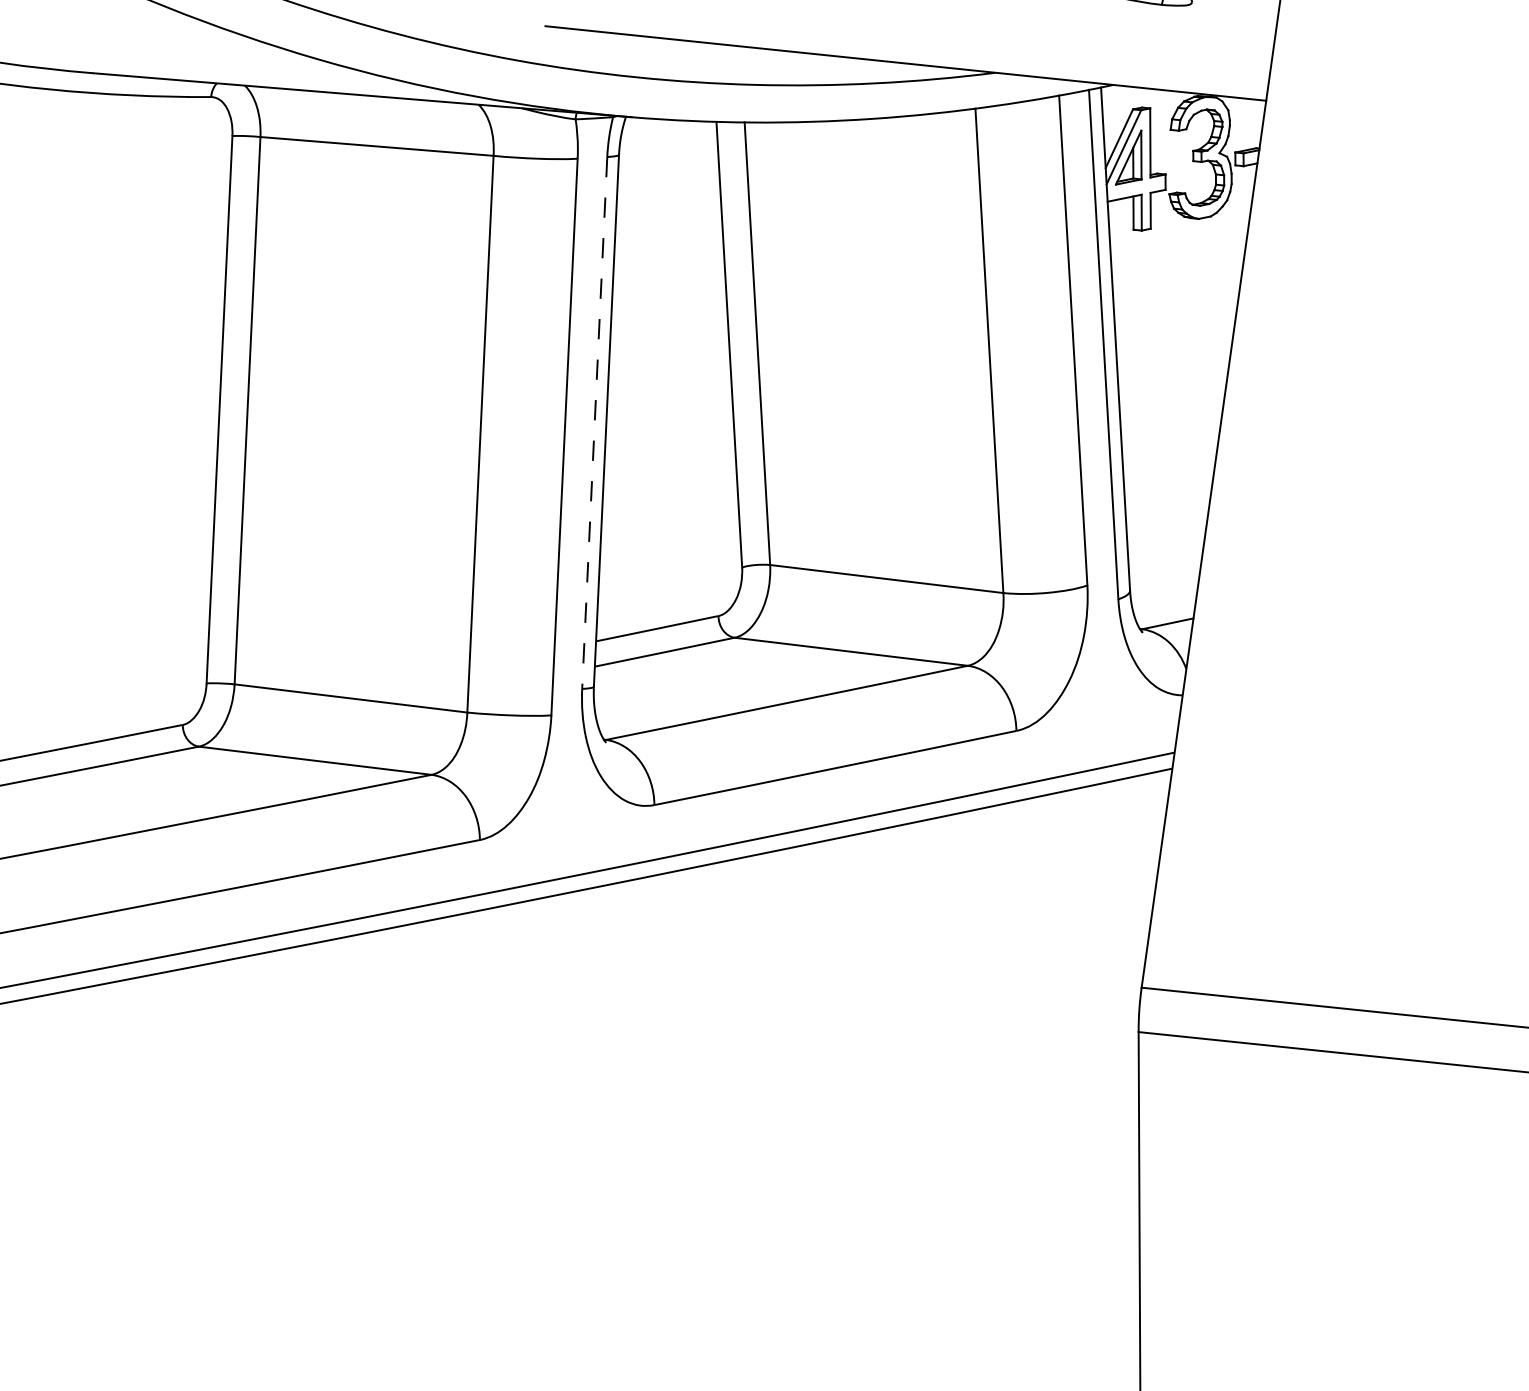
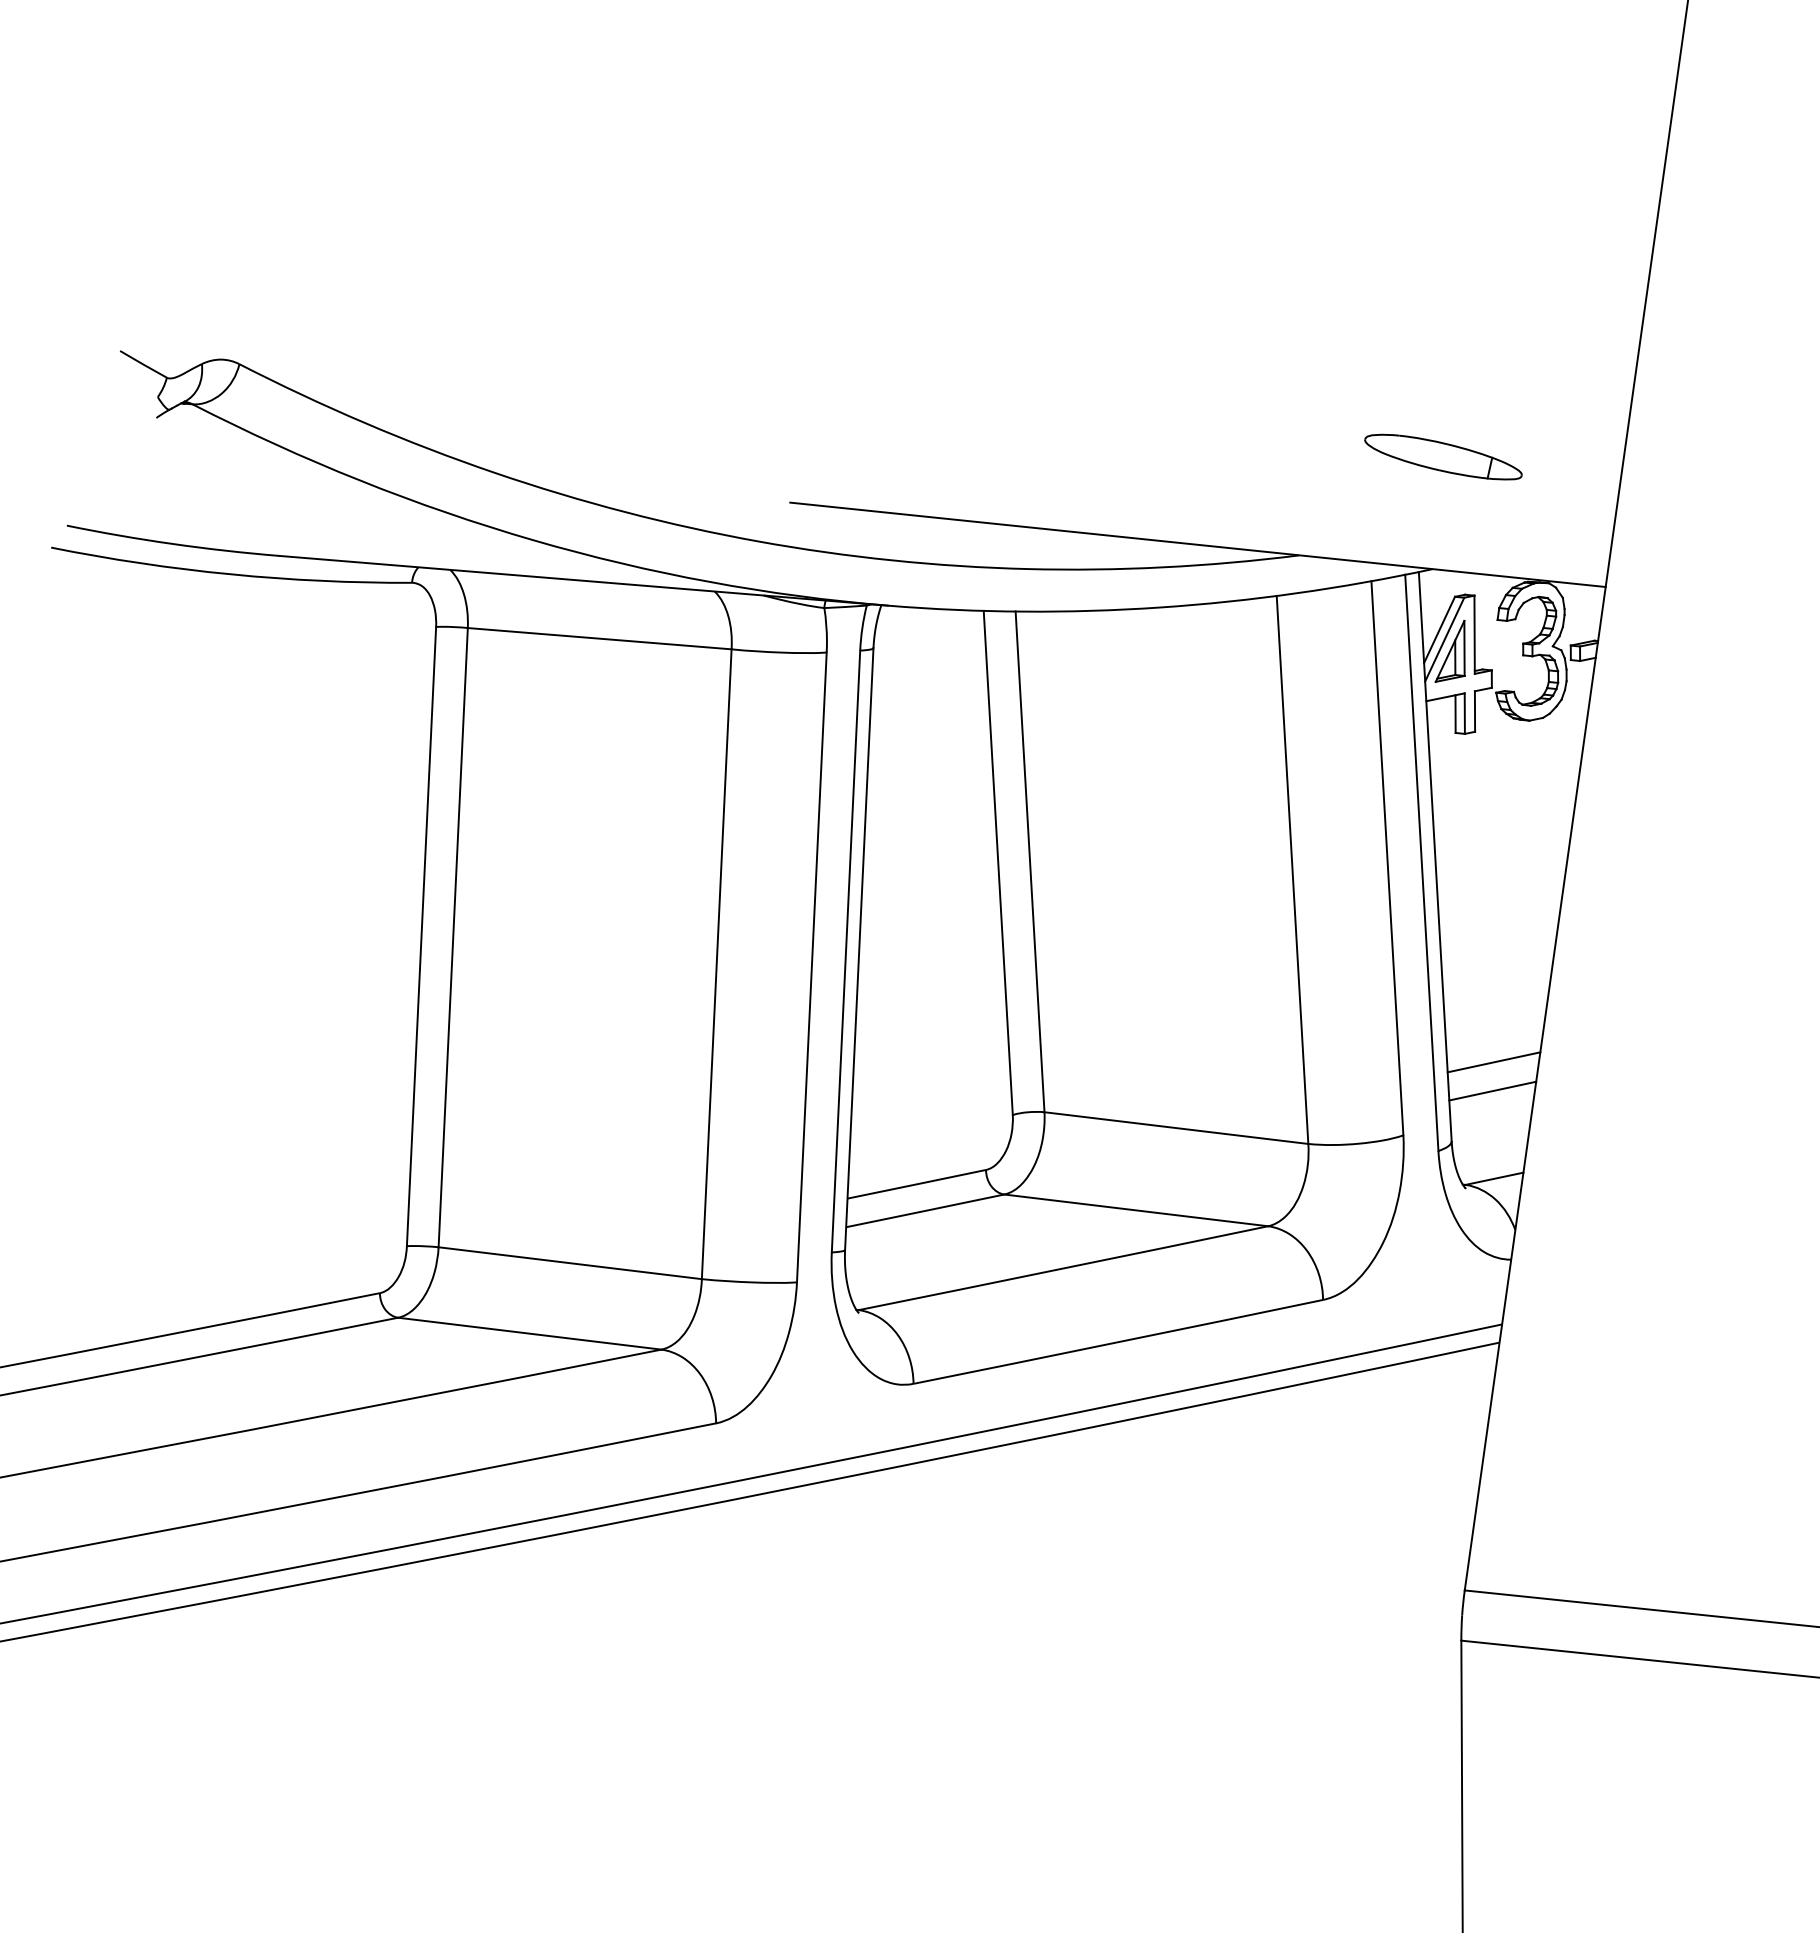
line: (594, 423) -> (845, 952), dashed -> solid
line: (1167, 521) -> (1493, 1062), added
line: (1166, 545) -> (1492, 1090), added

